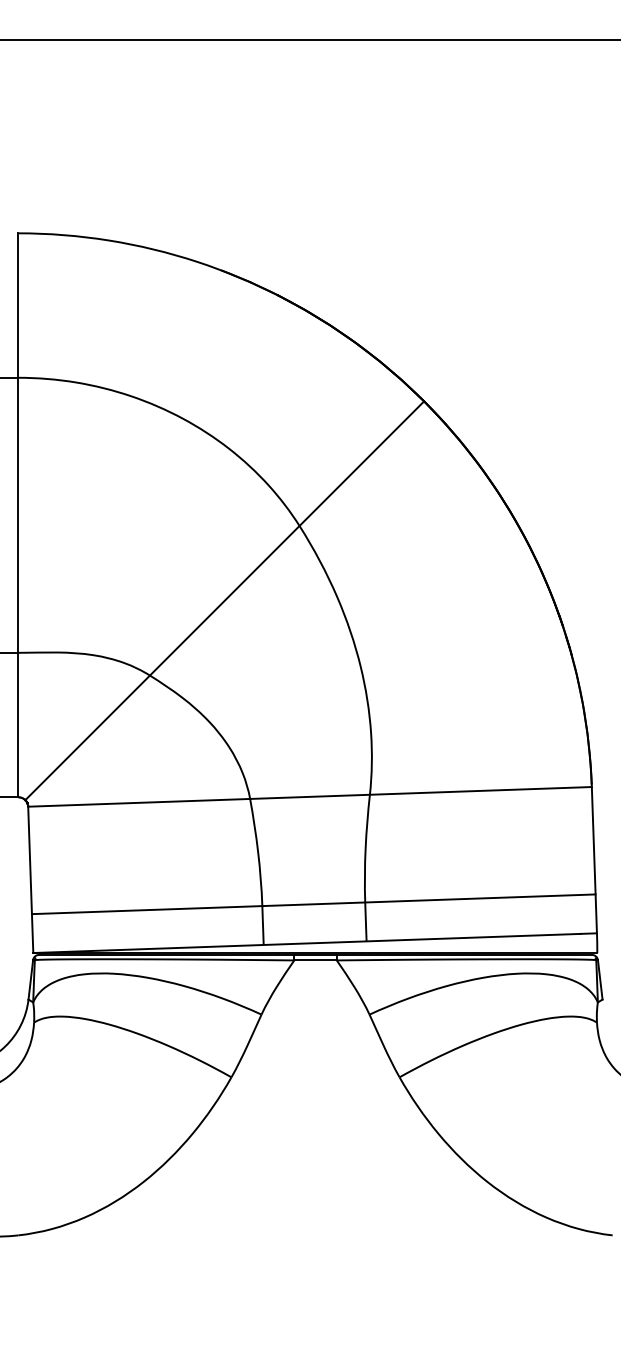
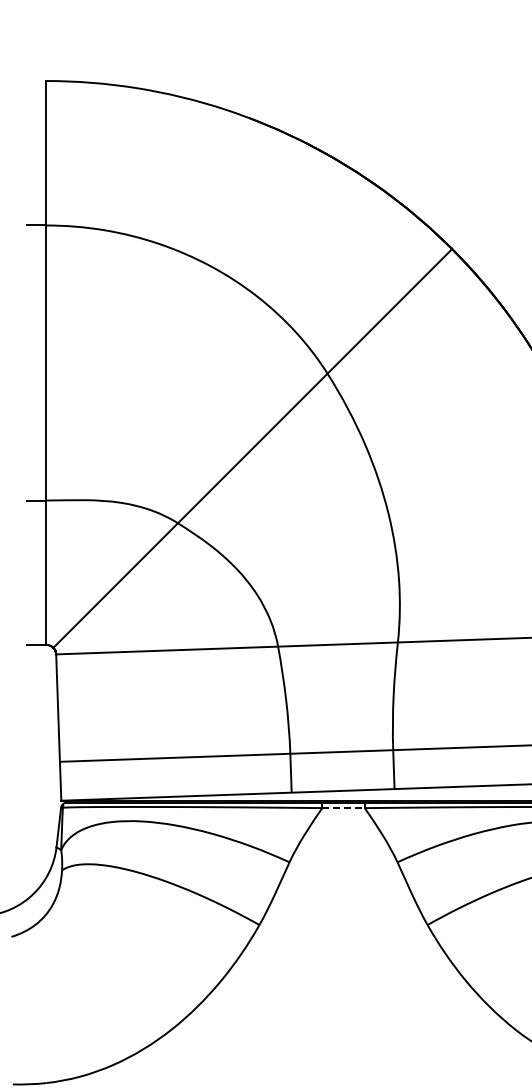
line: (316, 960) -> (344, 808), solid -> dashed

